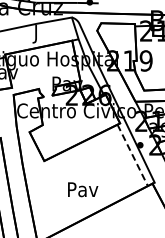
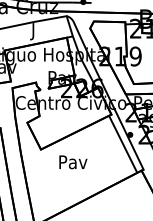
line: (132, 155) -> (122, 144), dashed -> solid
text: (83, 189) -> (73, 162), moved

